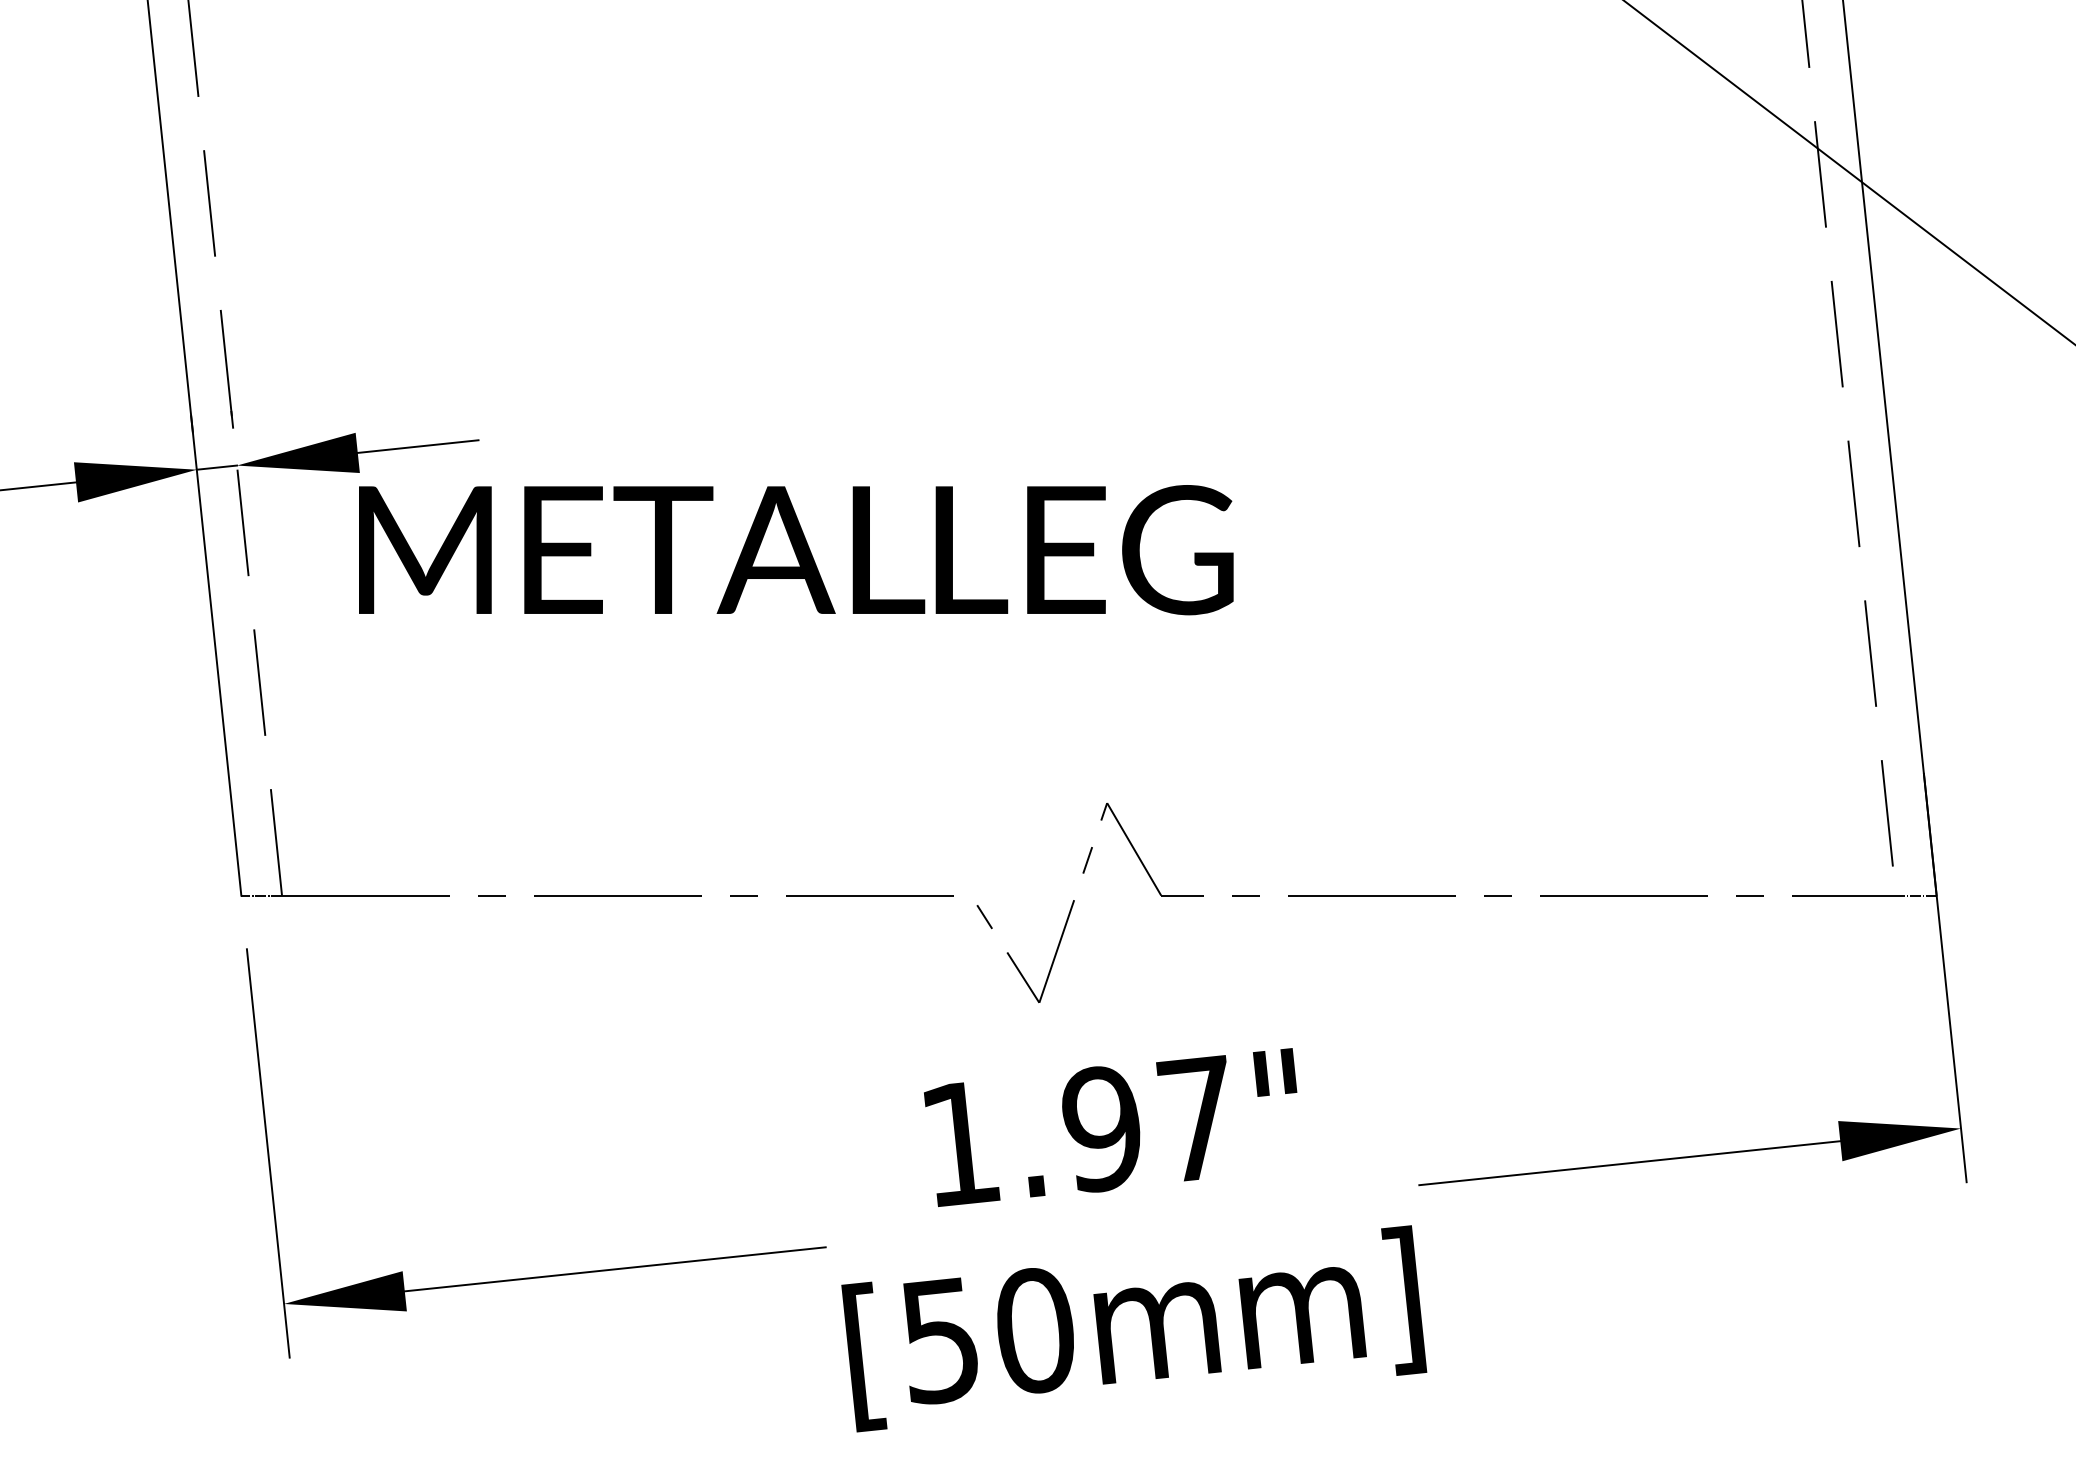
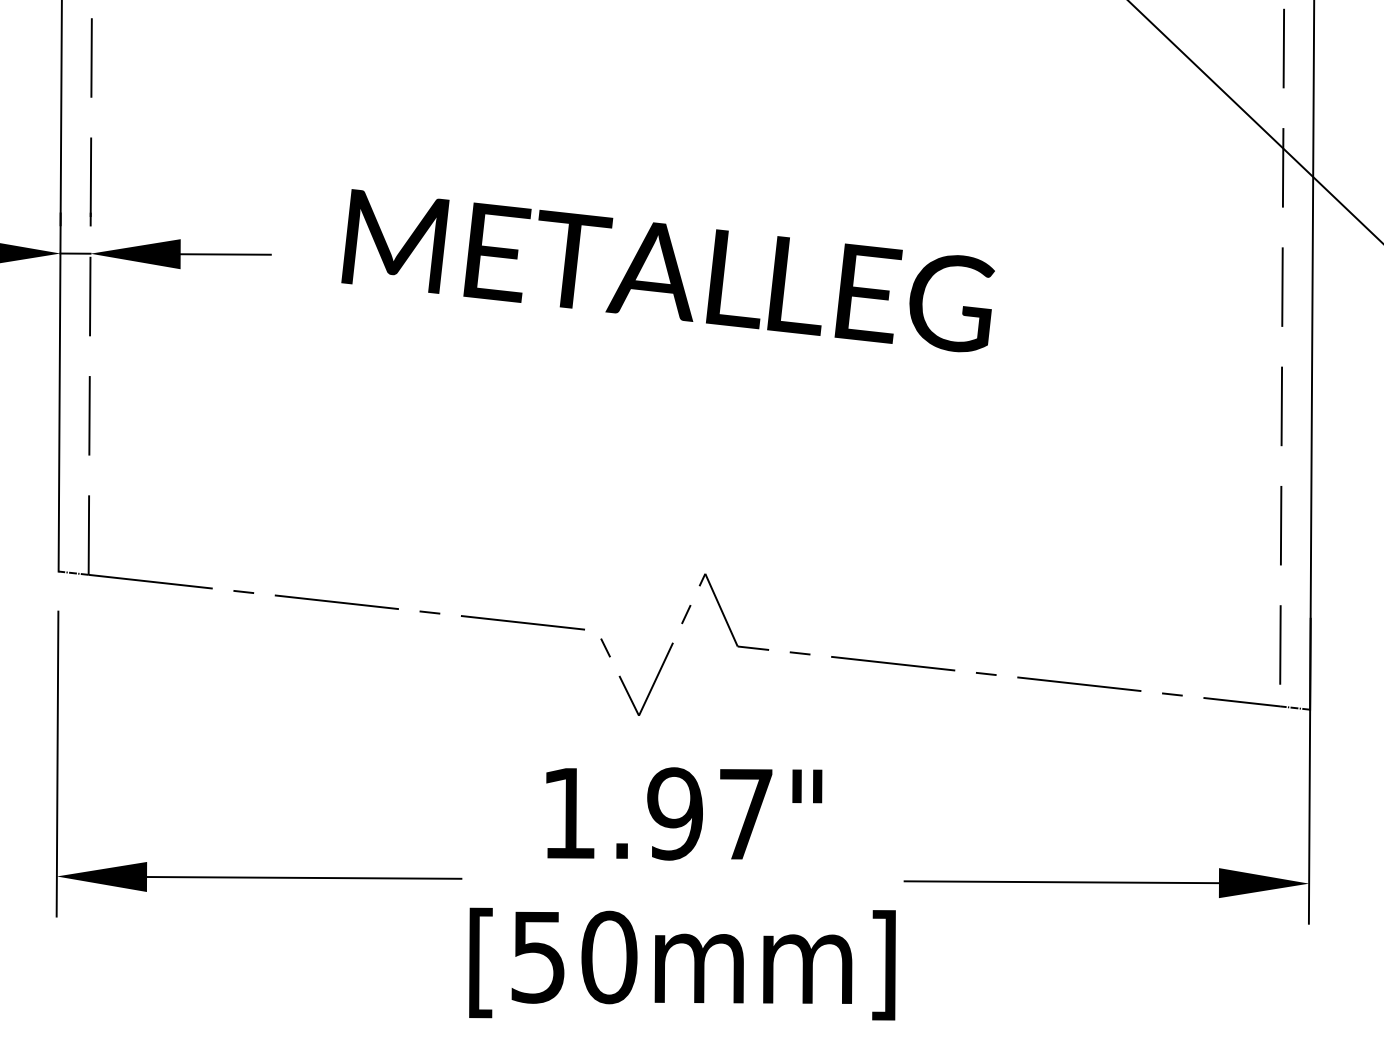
text: (796, 550) -> (669, 272), moved

